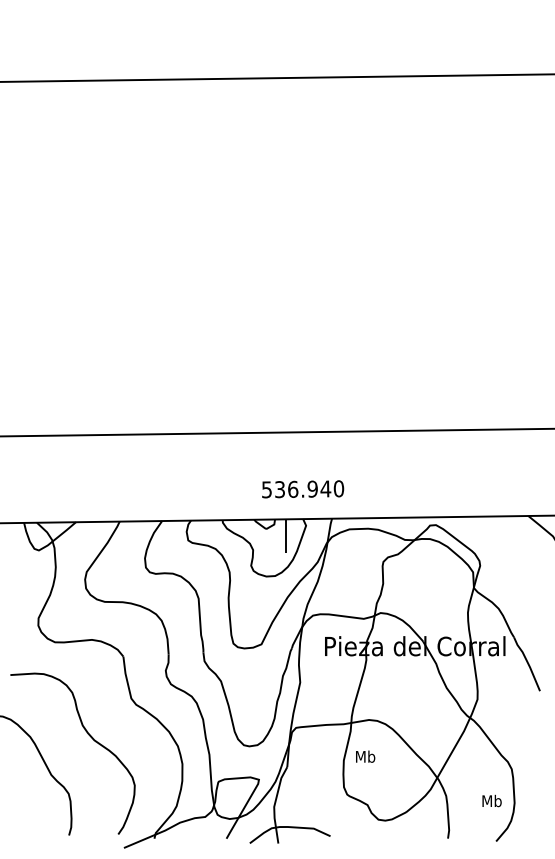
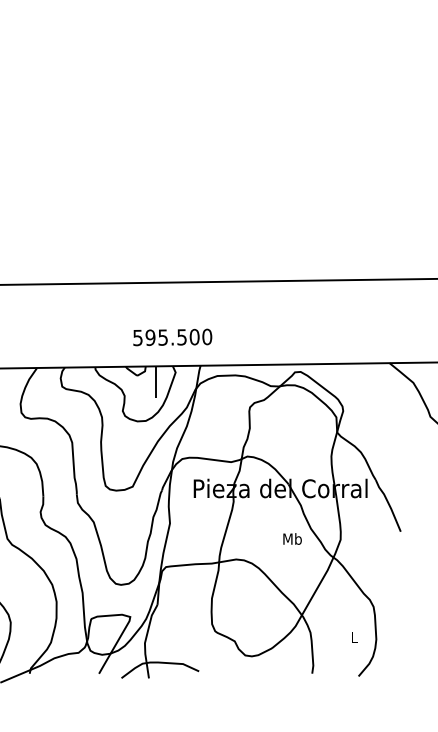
text: (302, 489) -> (172, 337), 536.940 -> 595.500
text: (365, 756) -> (292, 538), moved
text: (491, 800) -> (354, 636), Mb -> L

